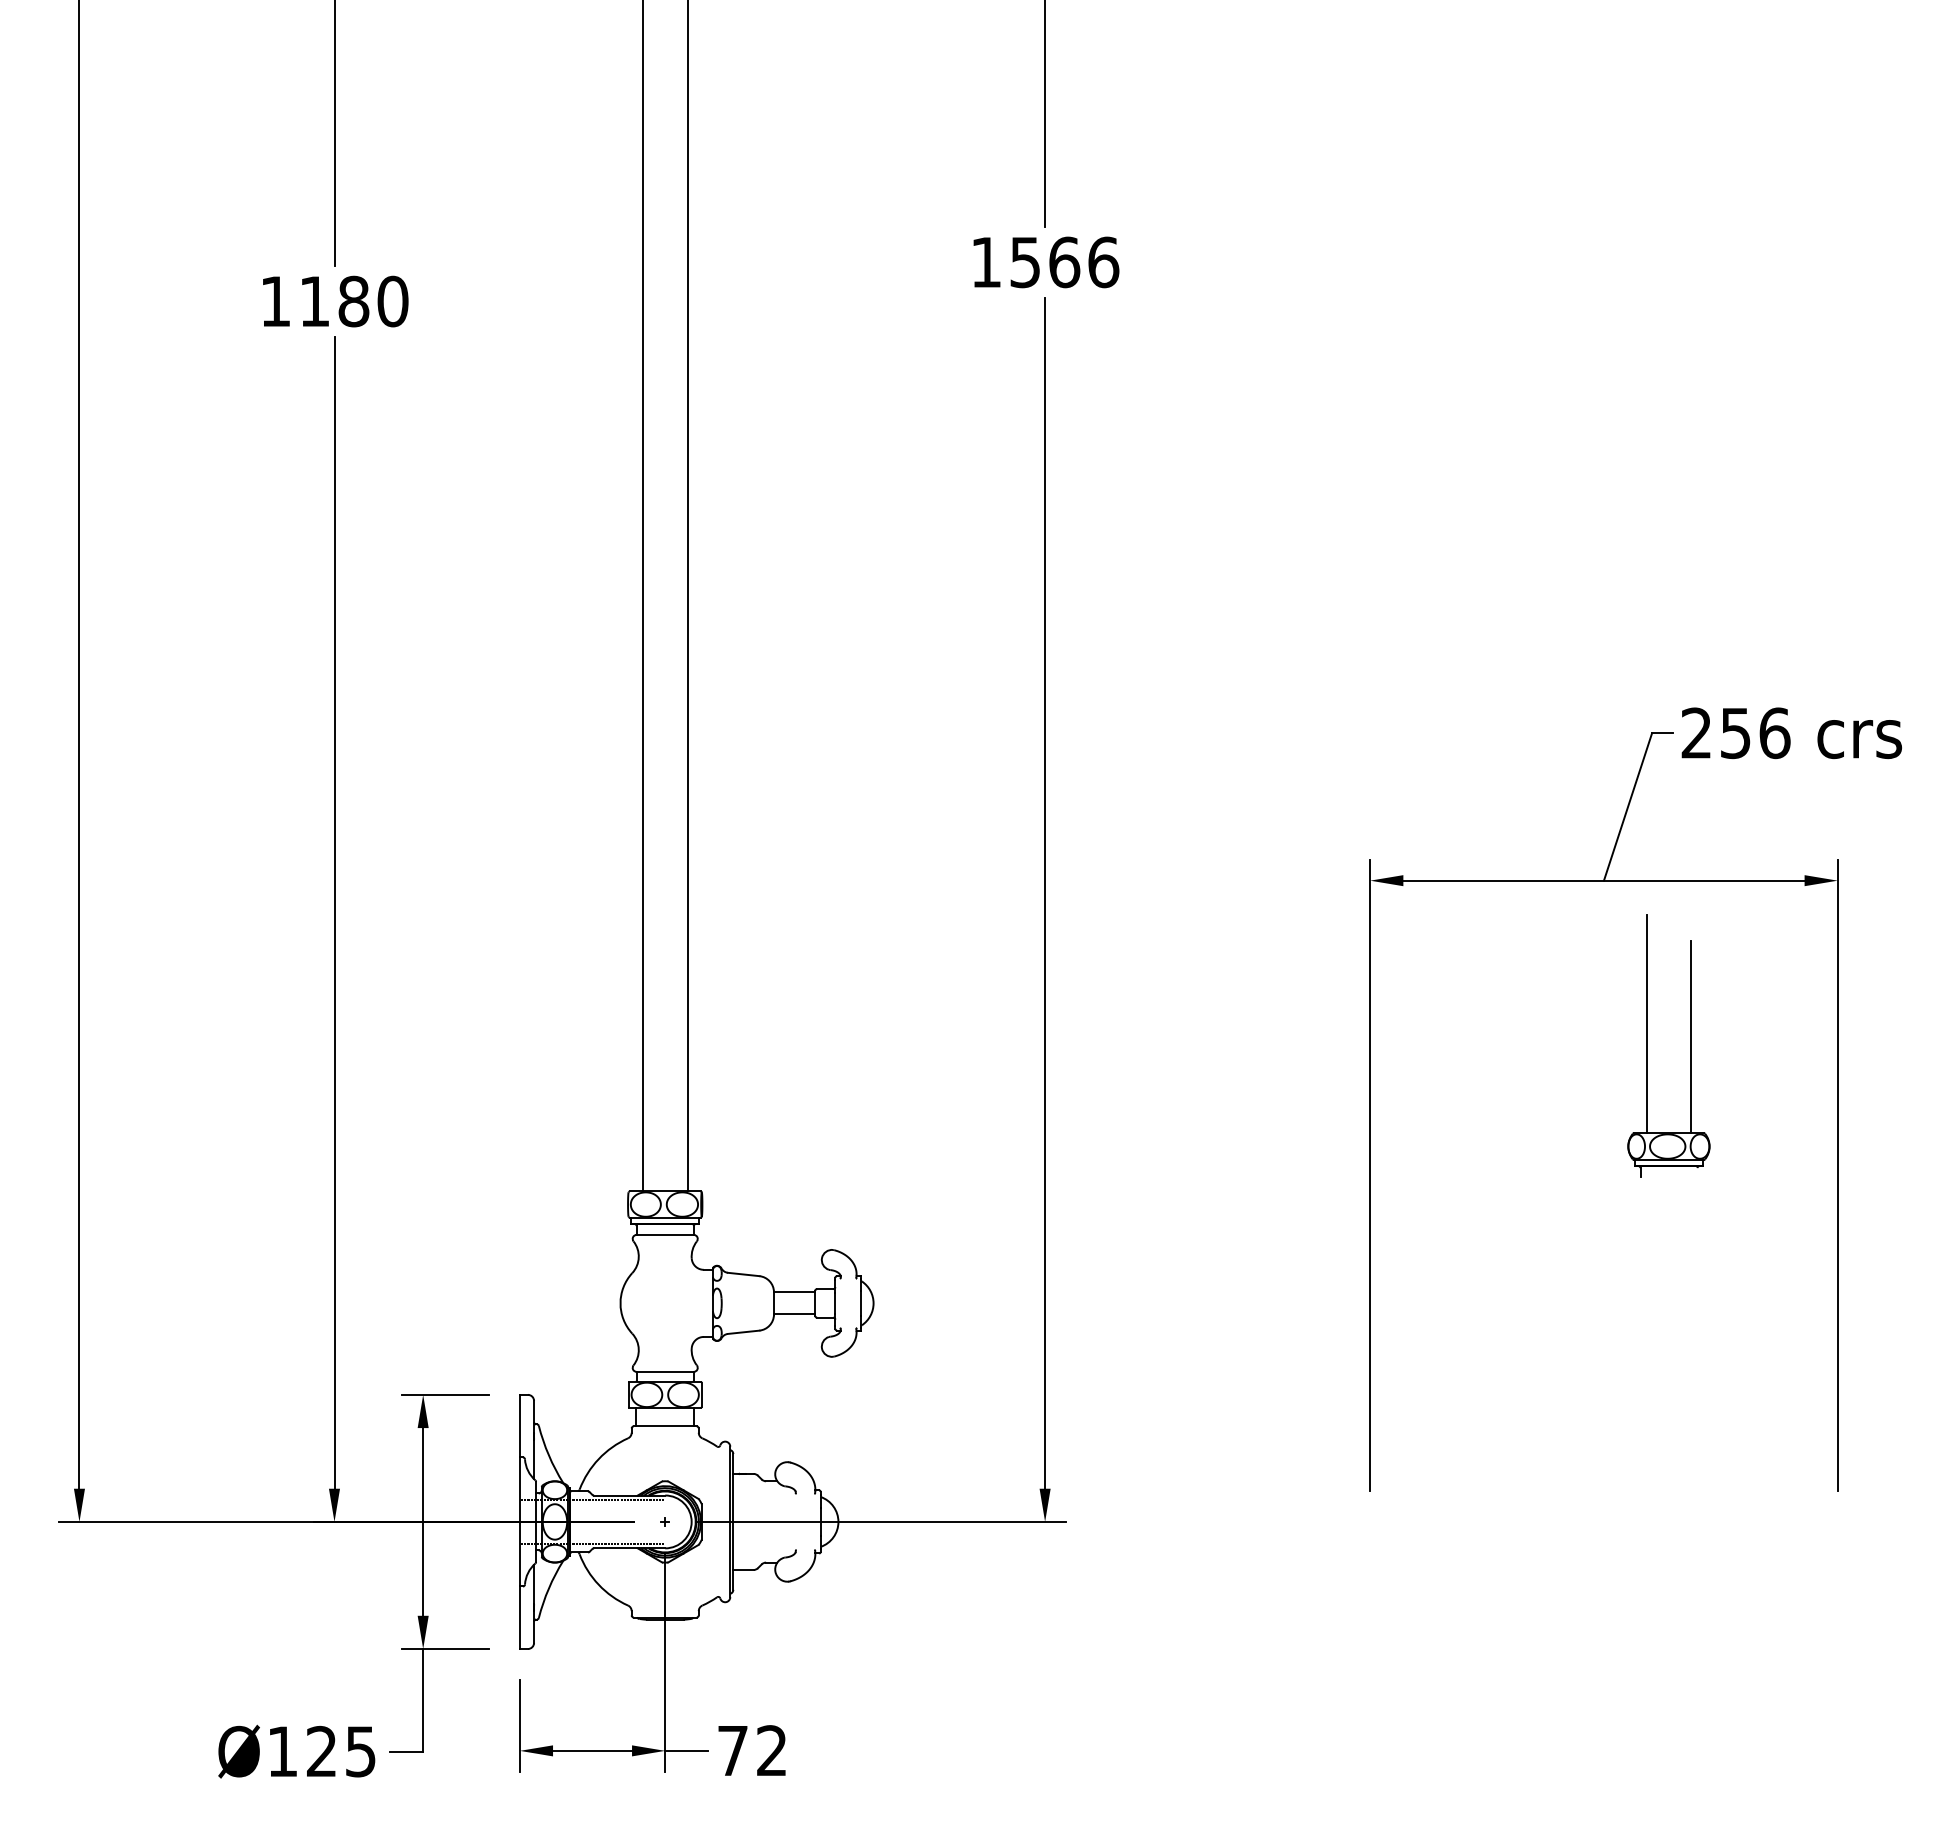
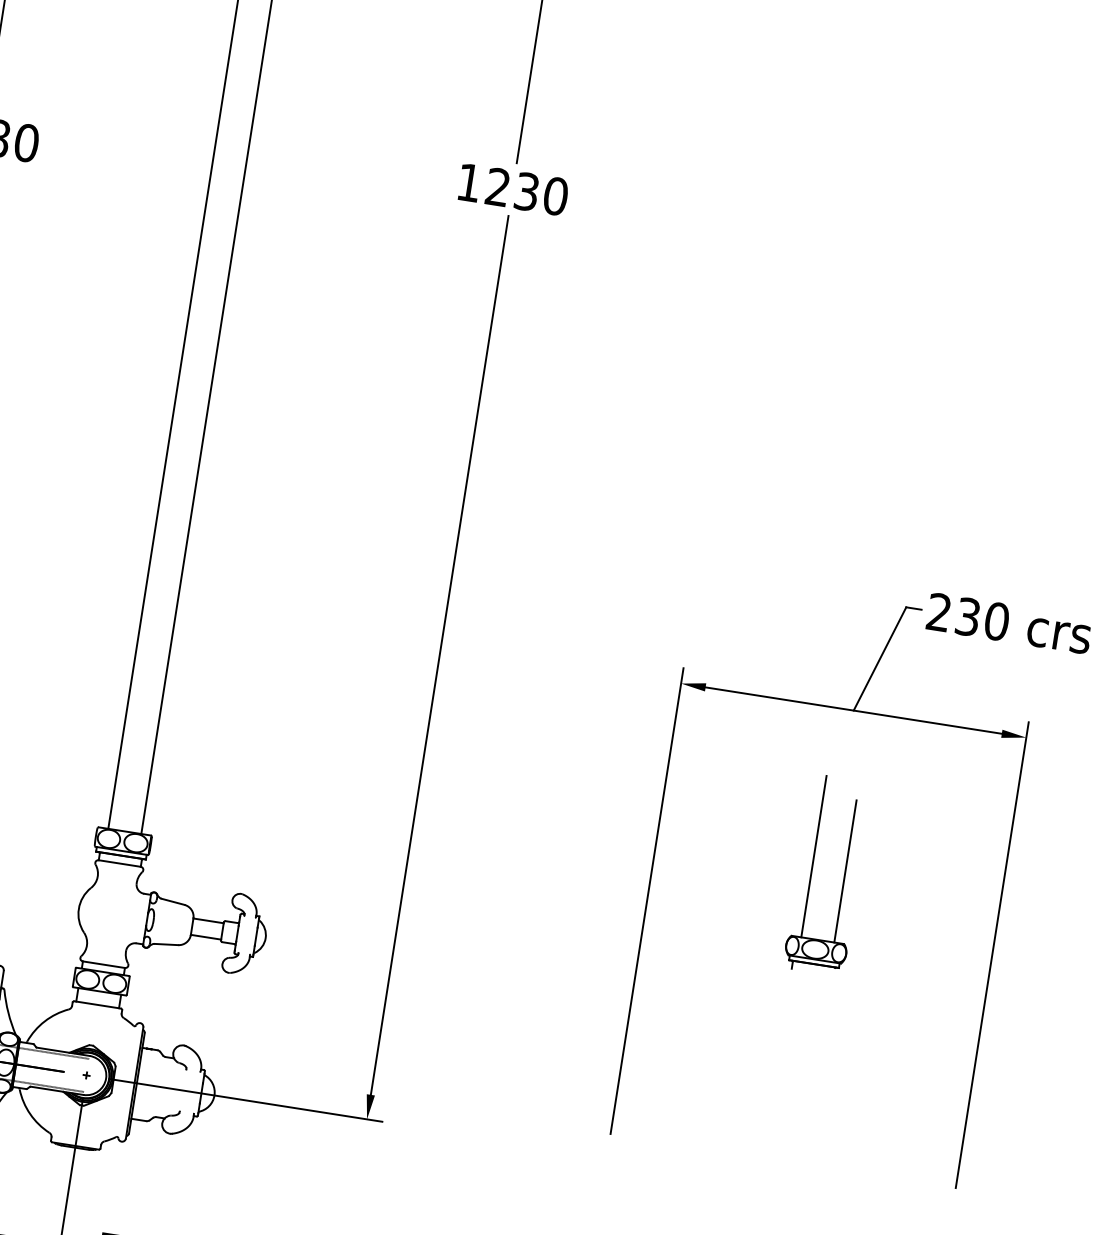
text: (1064, 262) -> (526, 191), 1566 -> 1230
text: (1755, 732) -> (982, 618), 256 -> 230
part: (1647, 1045) -> (812, 872), moved

